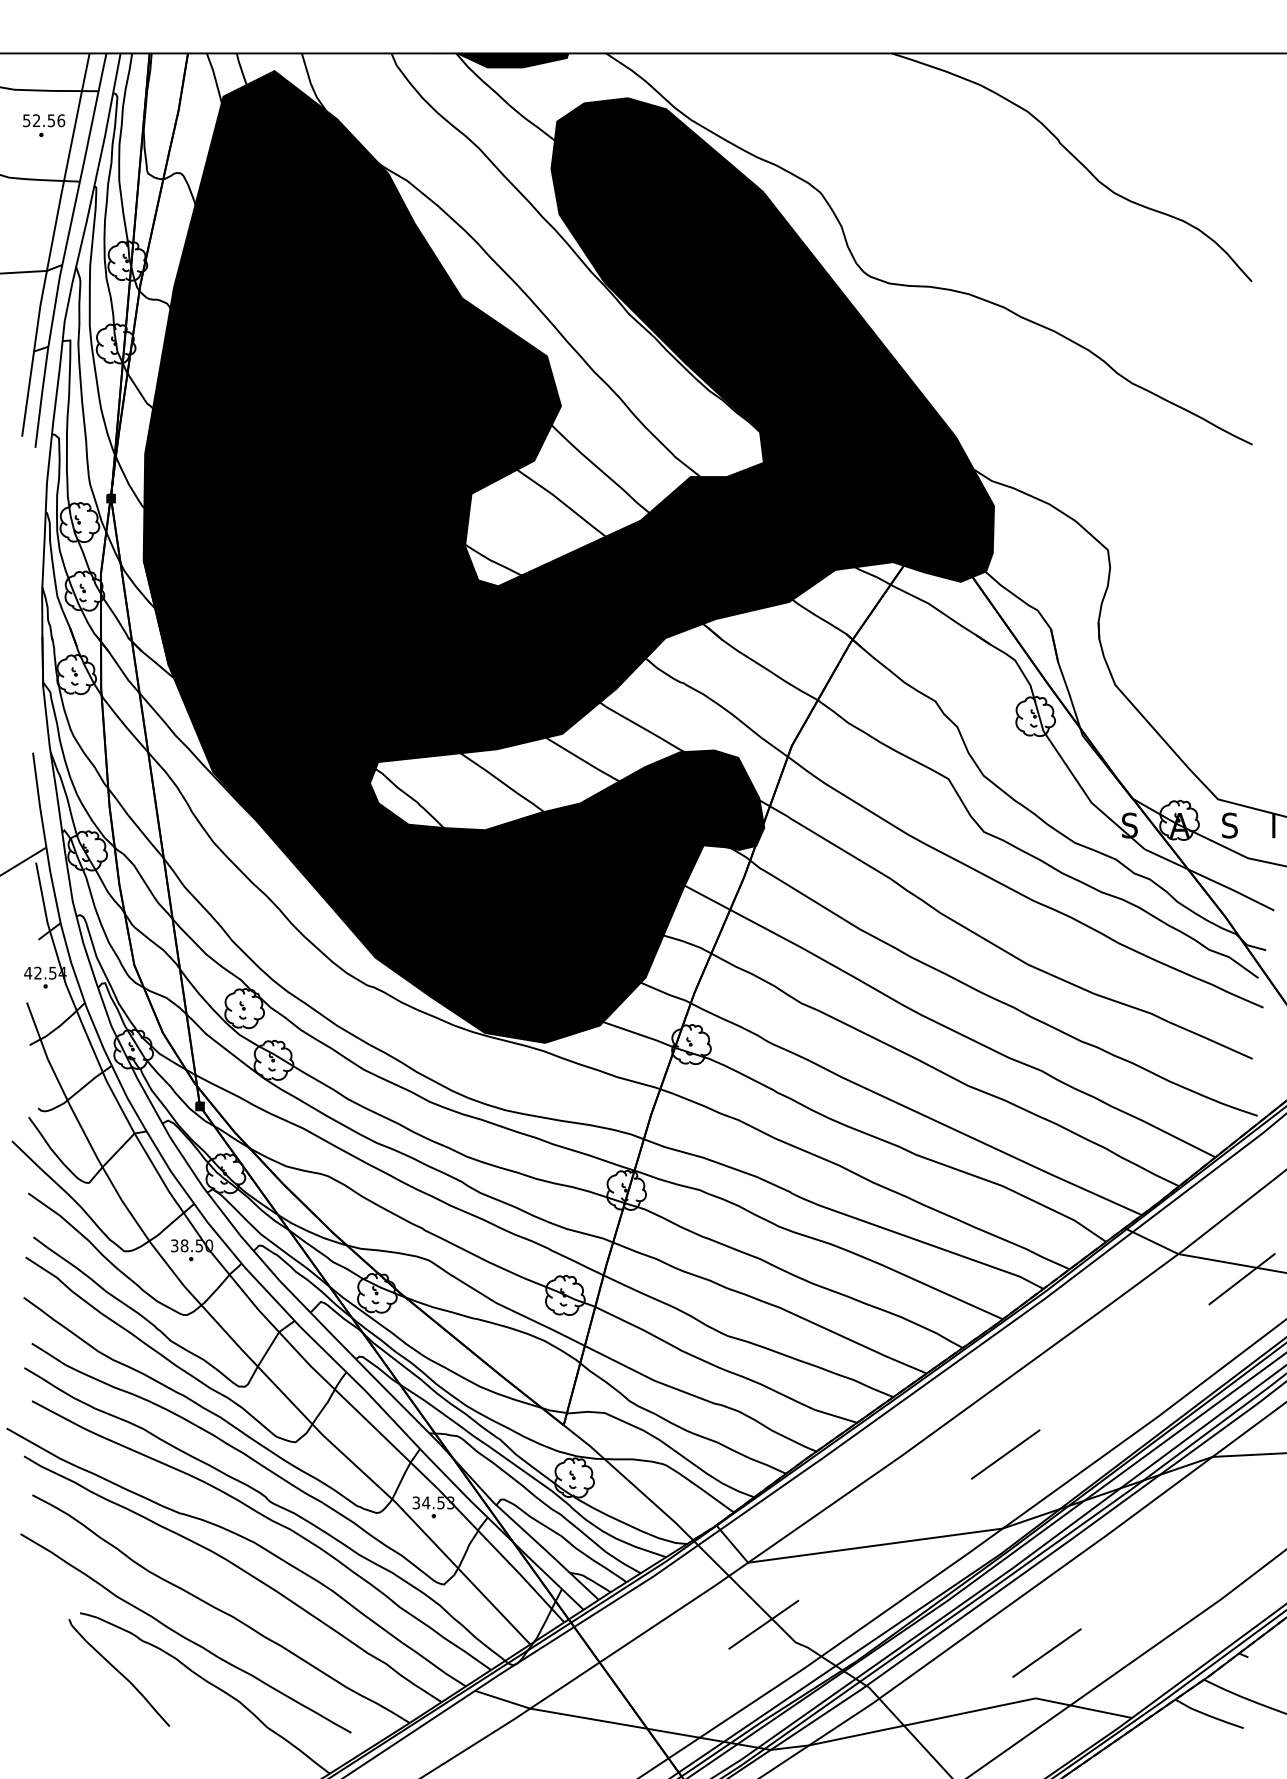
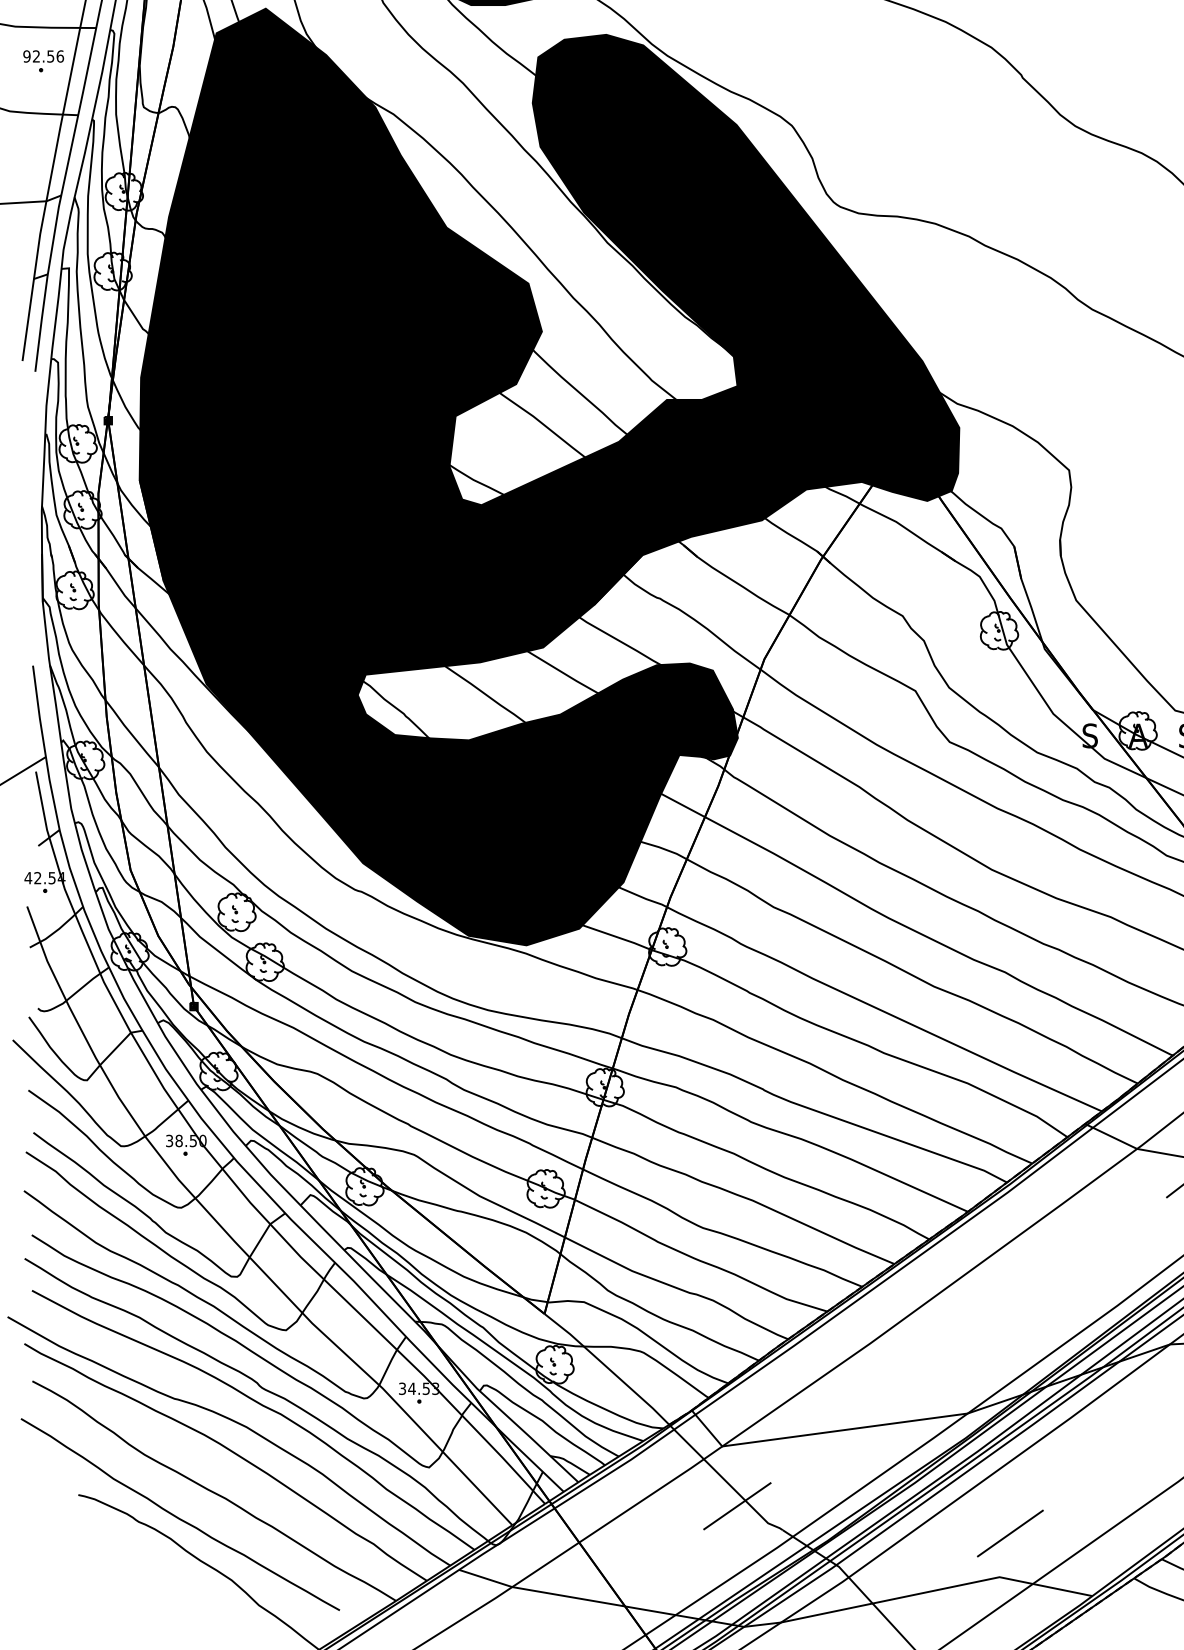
text: (26, 120) -> (26, 56), 52.56 -> 92.56
line: (1005, 1454) -> (970, 1342), removed
curve: (119, 1672) -> (116, 1552), removed

